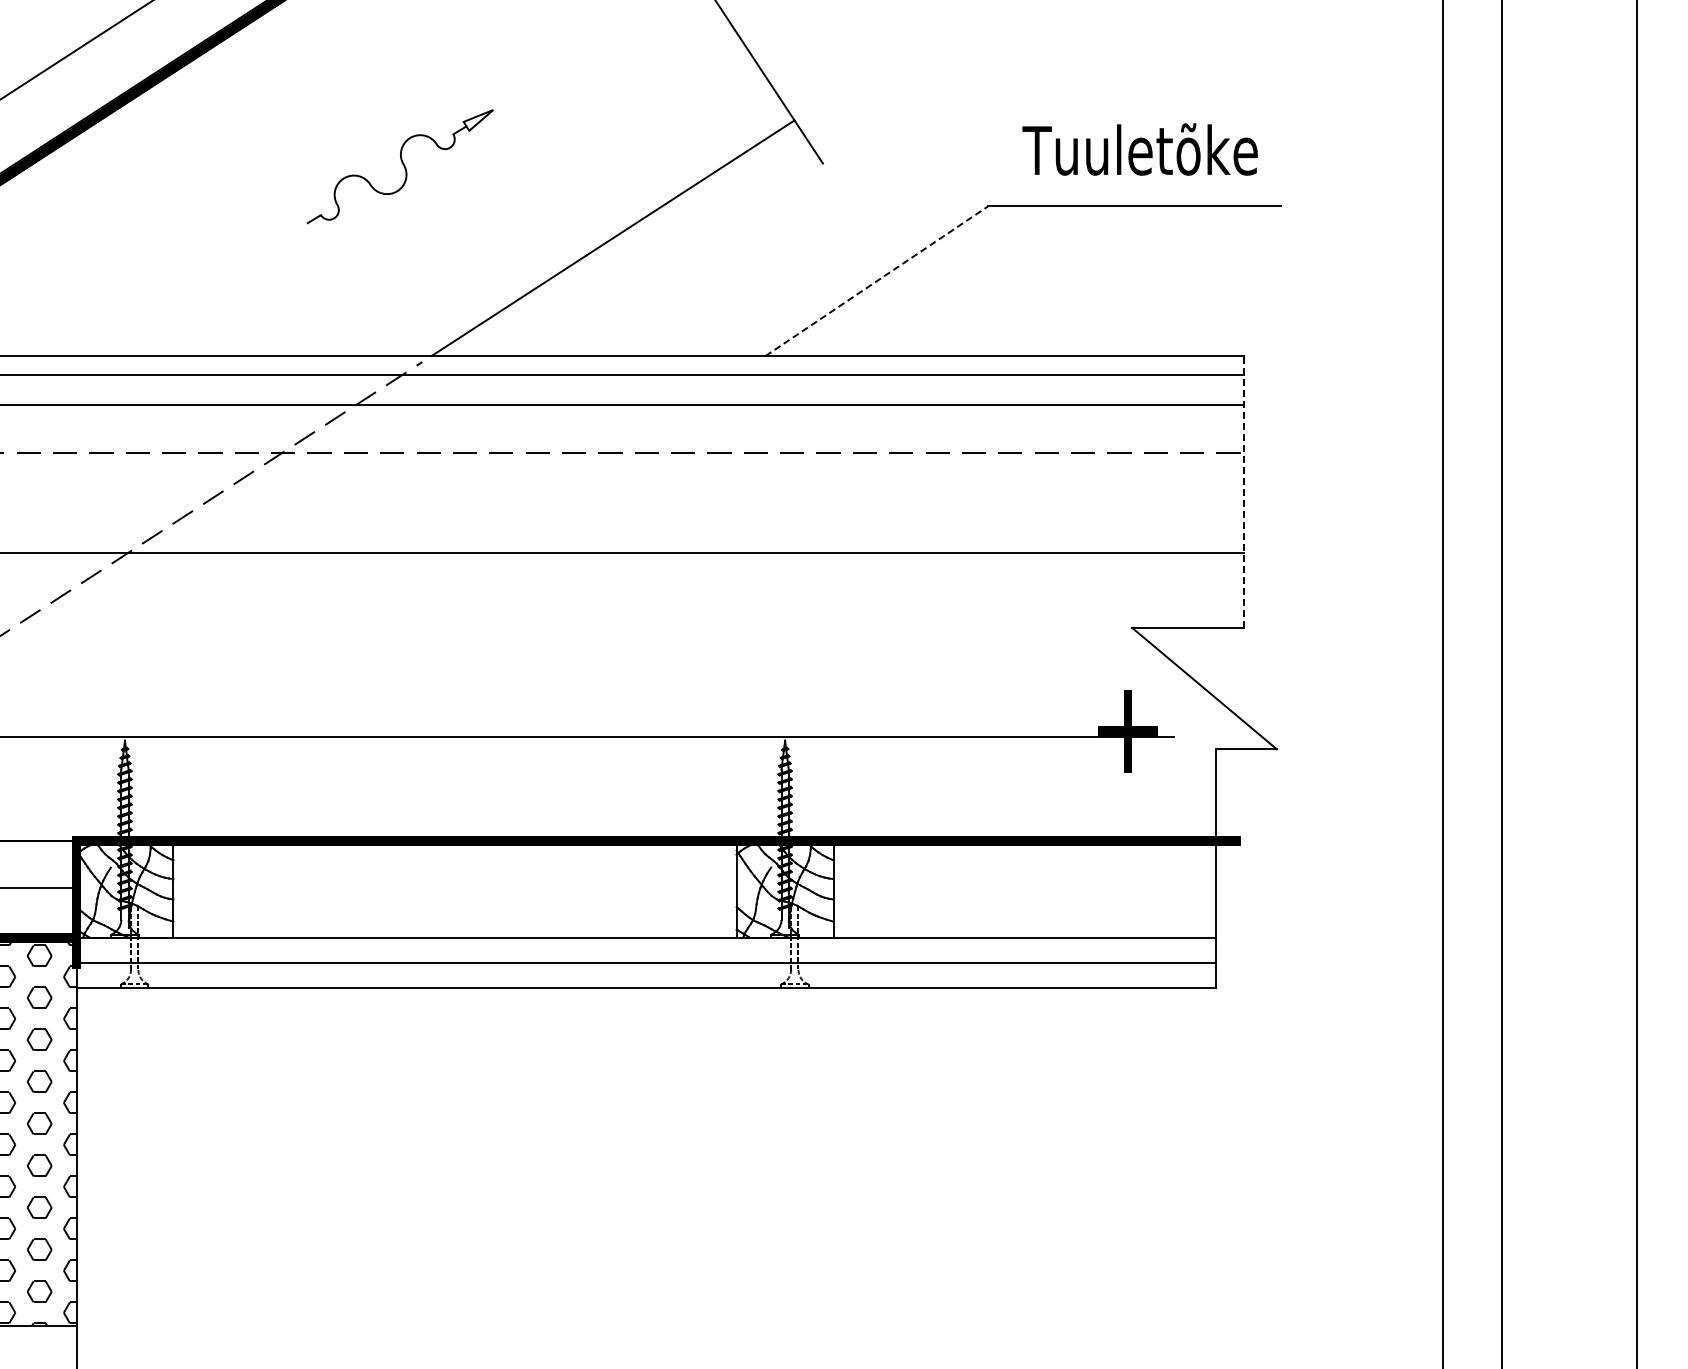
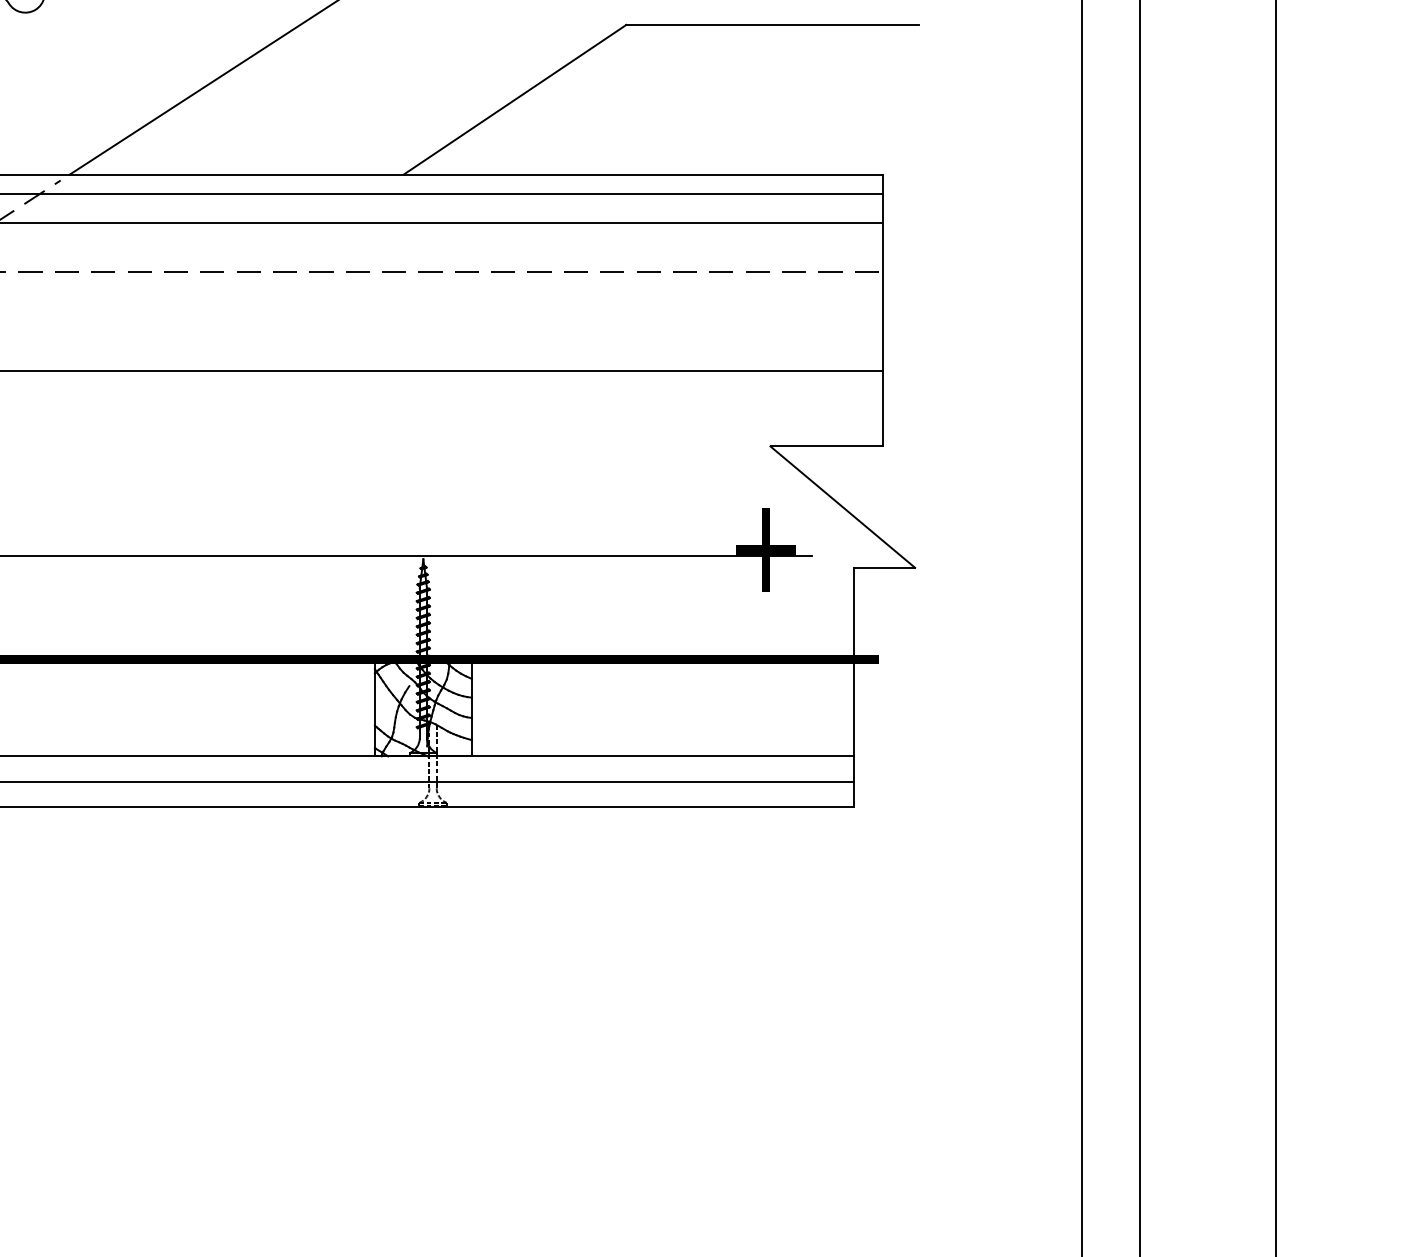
line: (877, 280) -> (515, 99), dashed -> solid
line: (1244, 492) -> (882, 311), dashed -> solid

